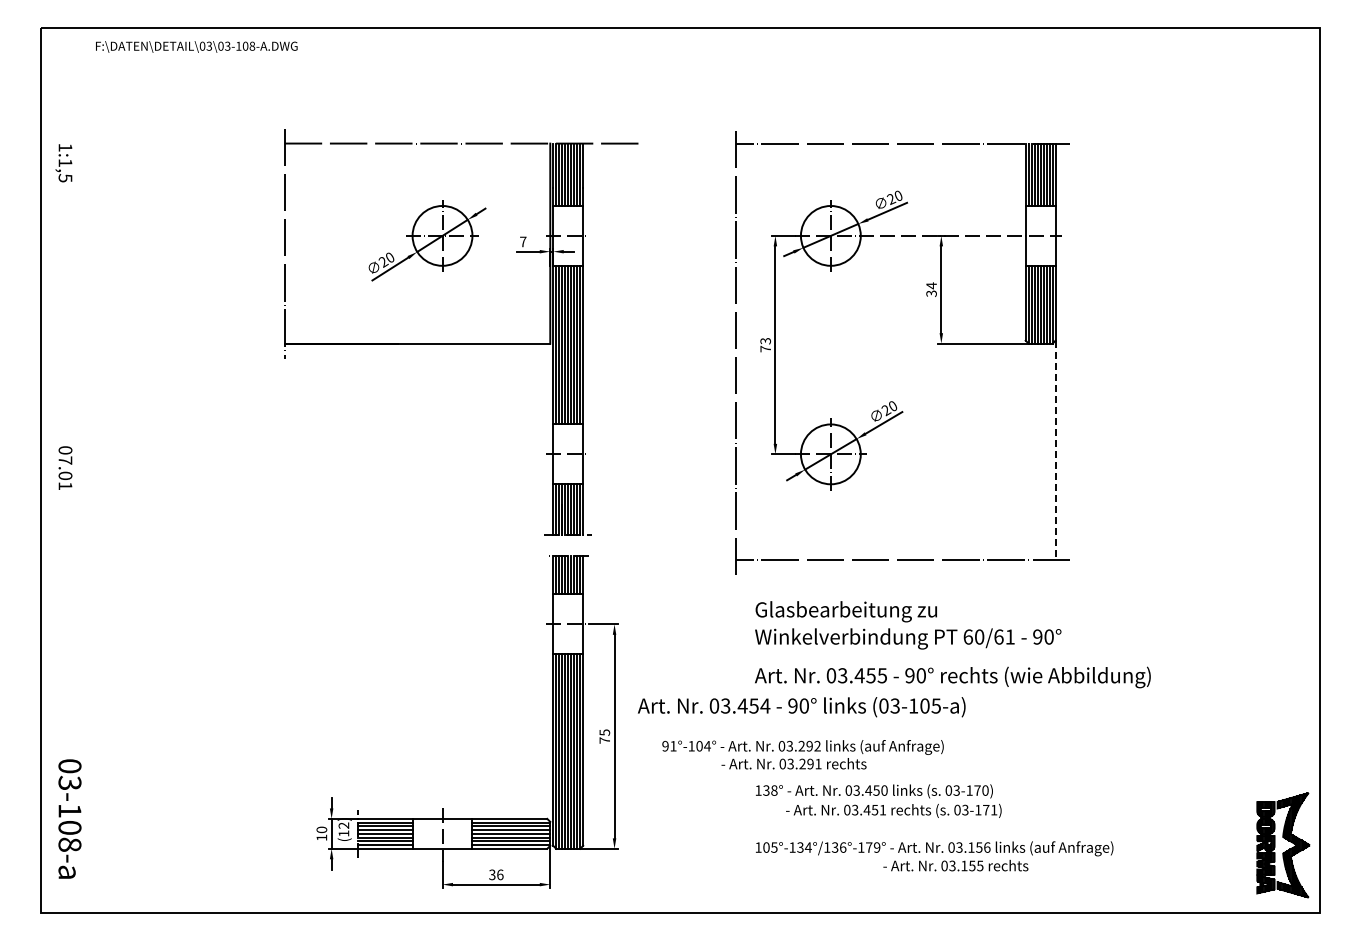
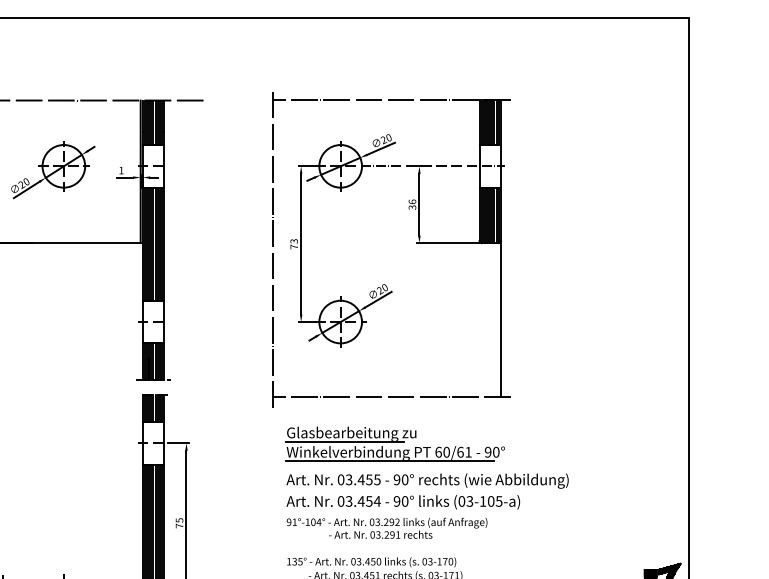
text: (523, 241) -> (121, 170), 7 -> 1
text: (931, 285) -> (412, 201), 34 -> 36
line: (1055, 451) -> (500, 320), dashed -> solid
line: (836, 622) -> (344, 441), added
line: (899, 649) -> (389, 461), added
text: (801, 707) -> (403, 502), moved
text: (802, 754) -> (386, 528), moved
text: (774, 790) -> (300, 561), 138° -> 135°

